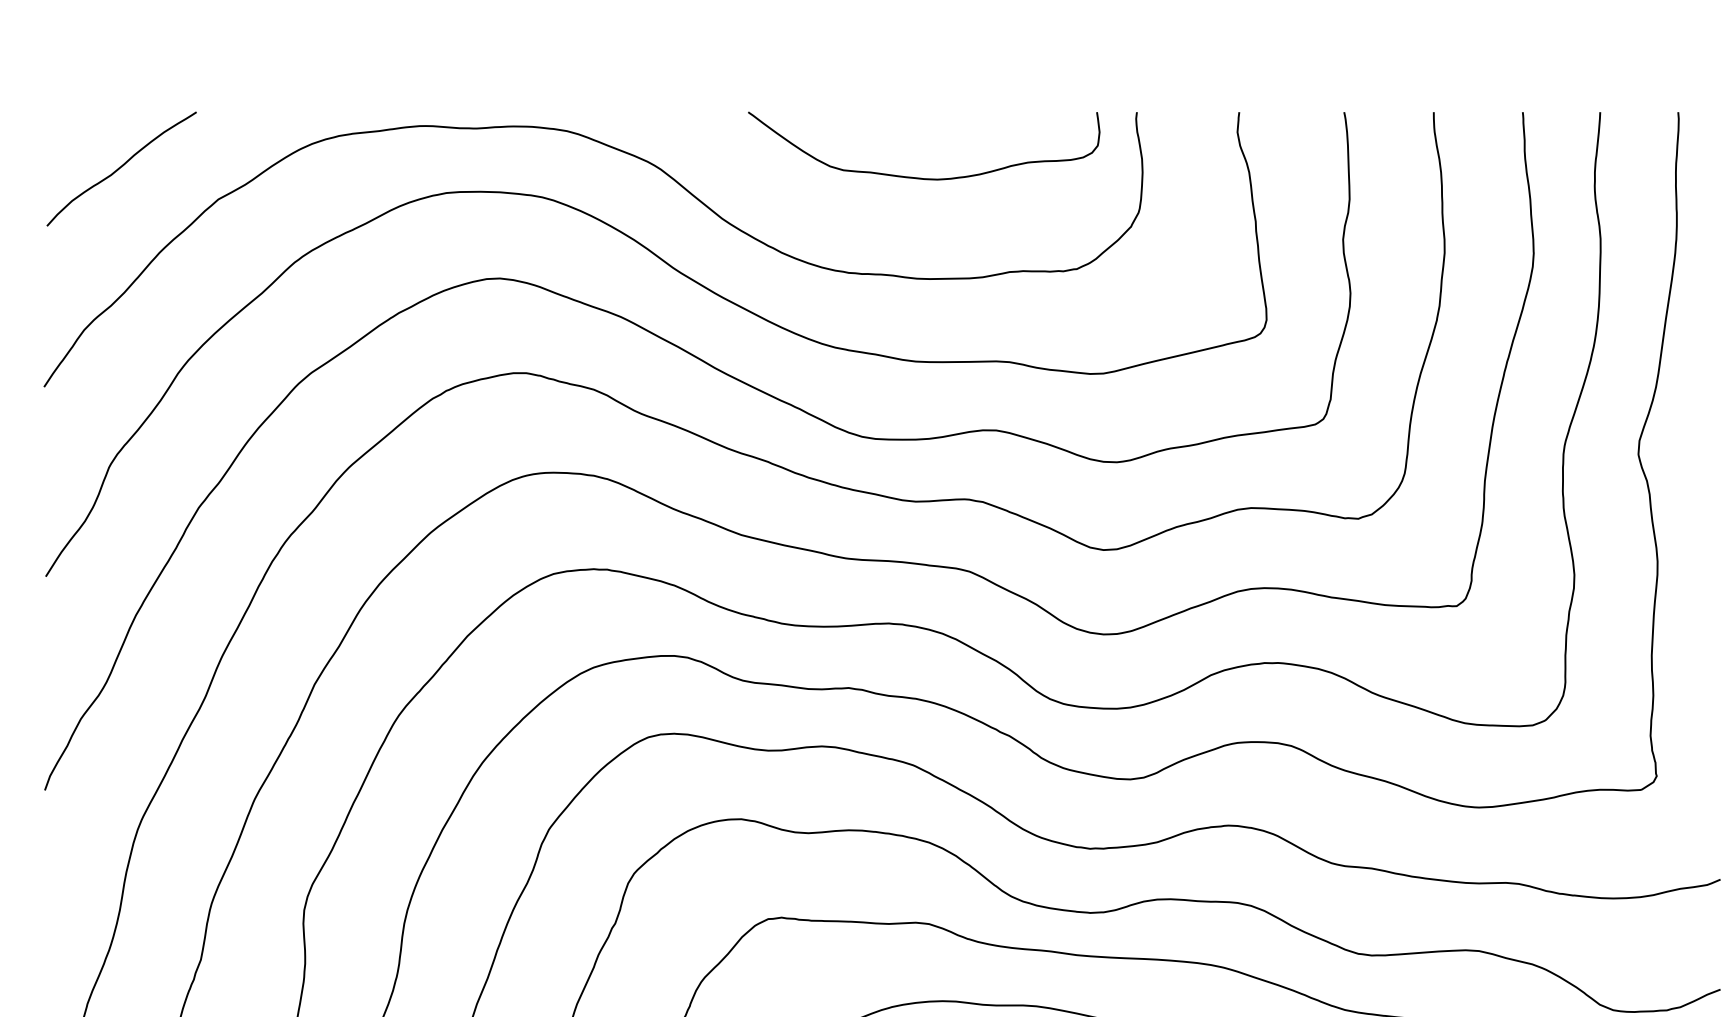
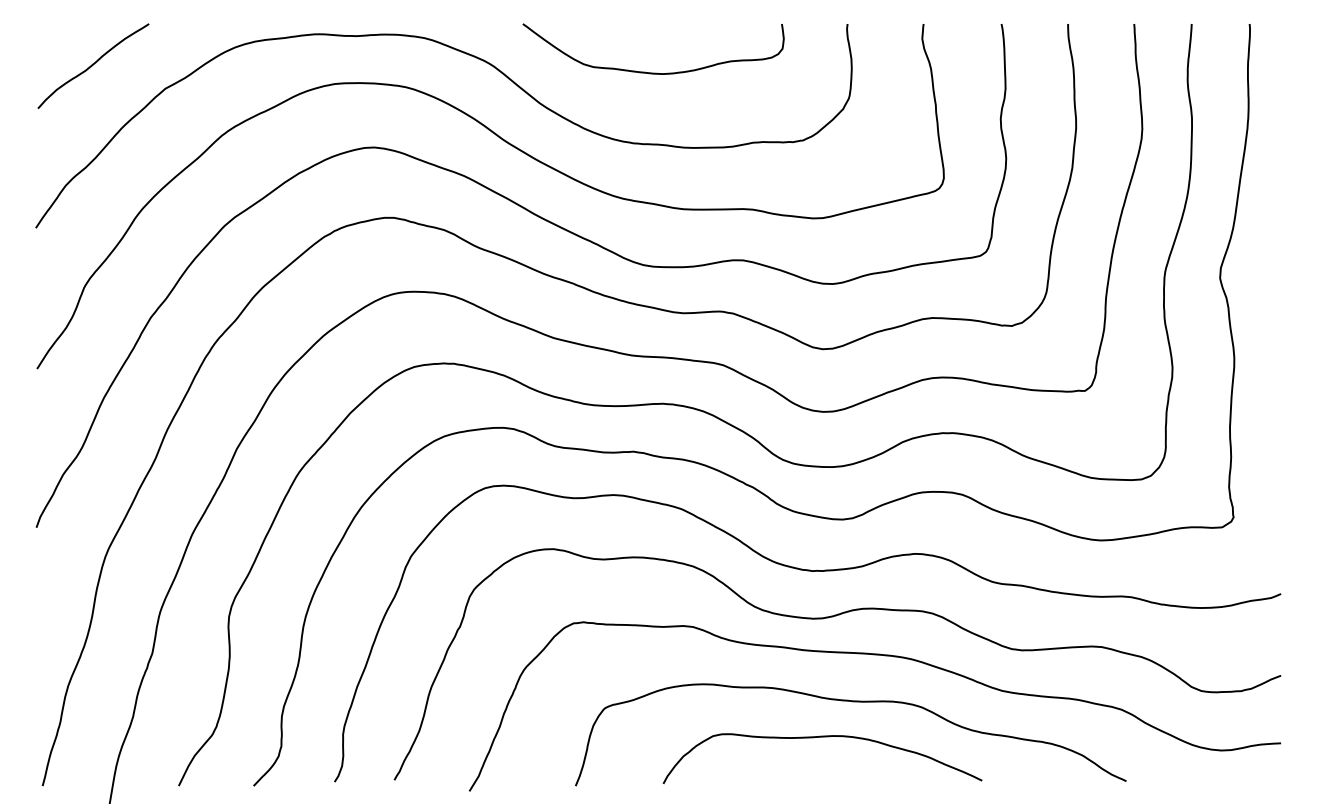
curve: (924, 177) -> (653, 72), moved

